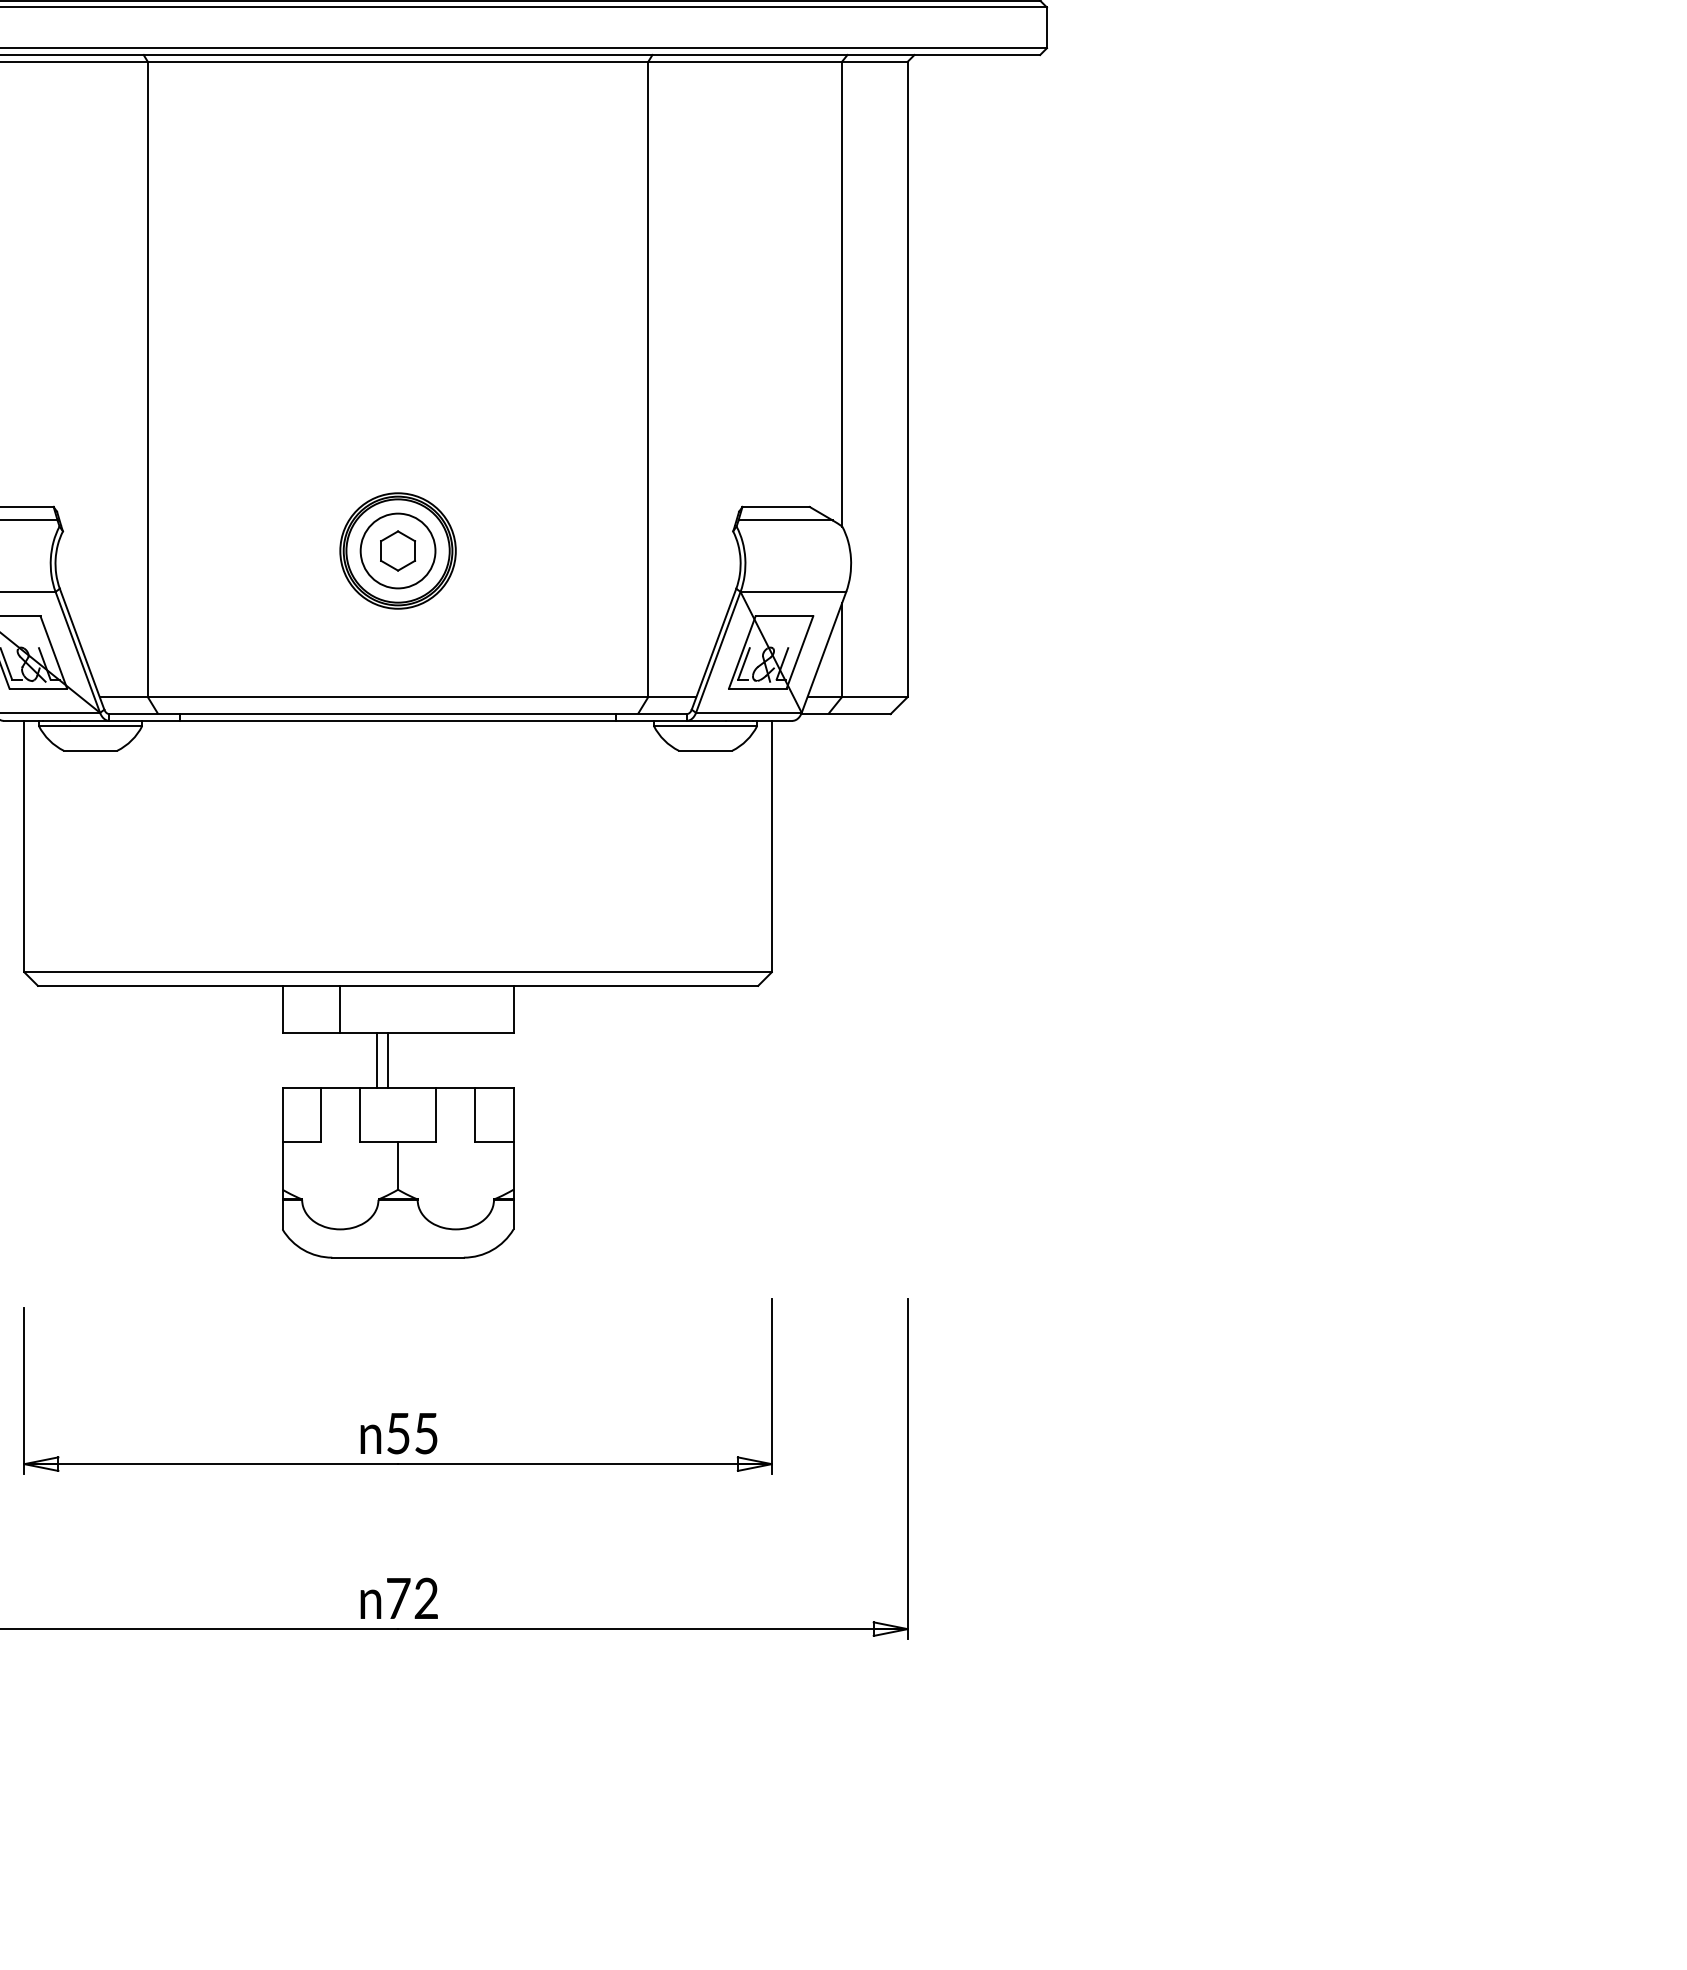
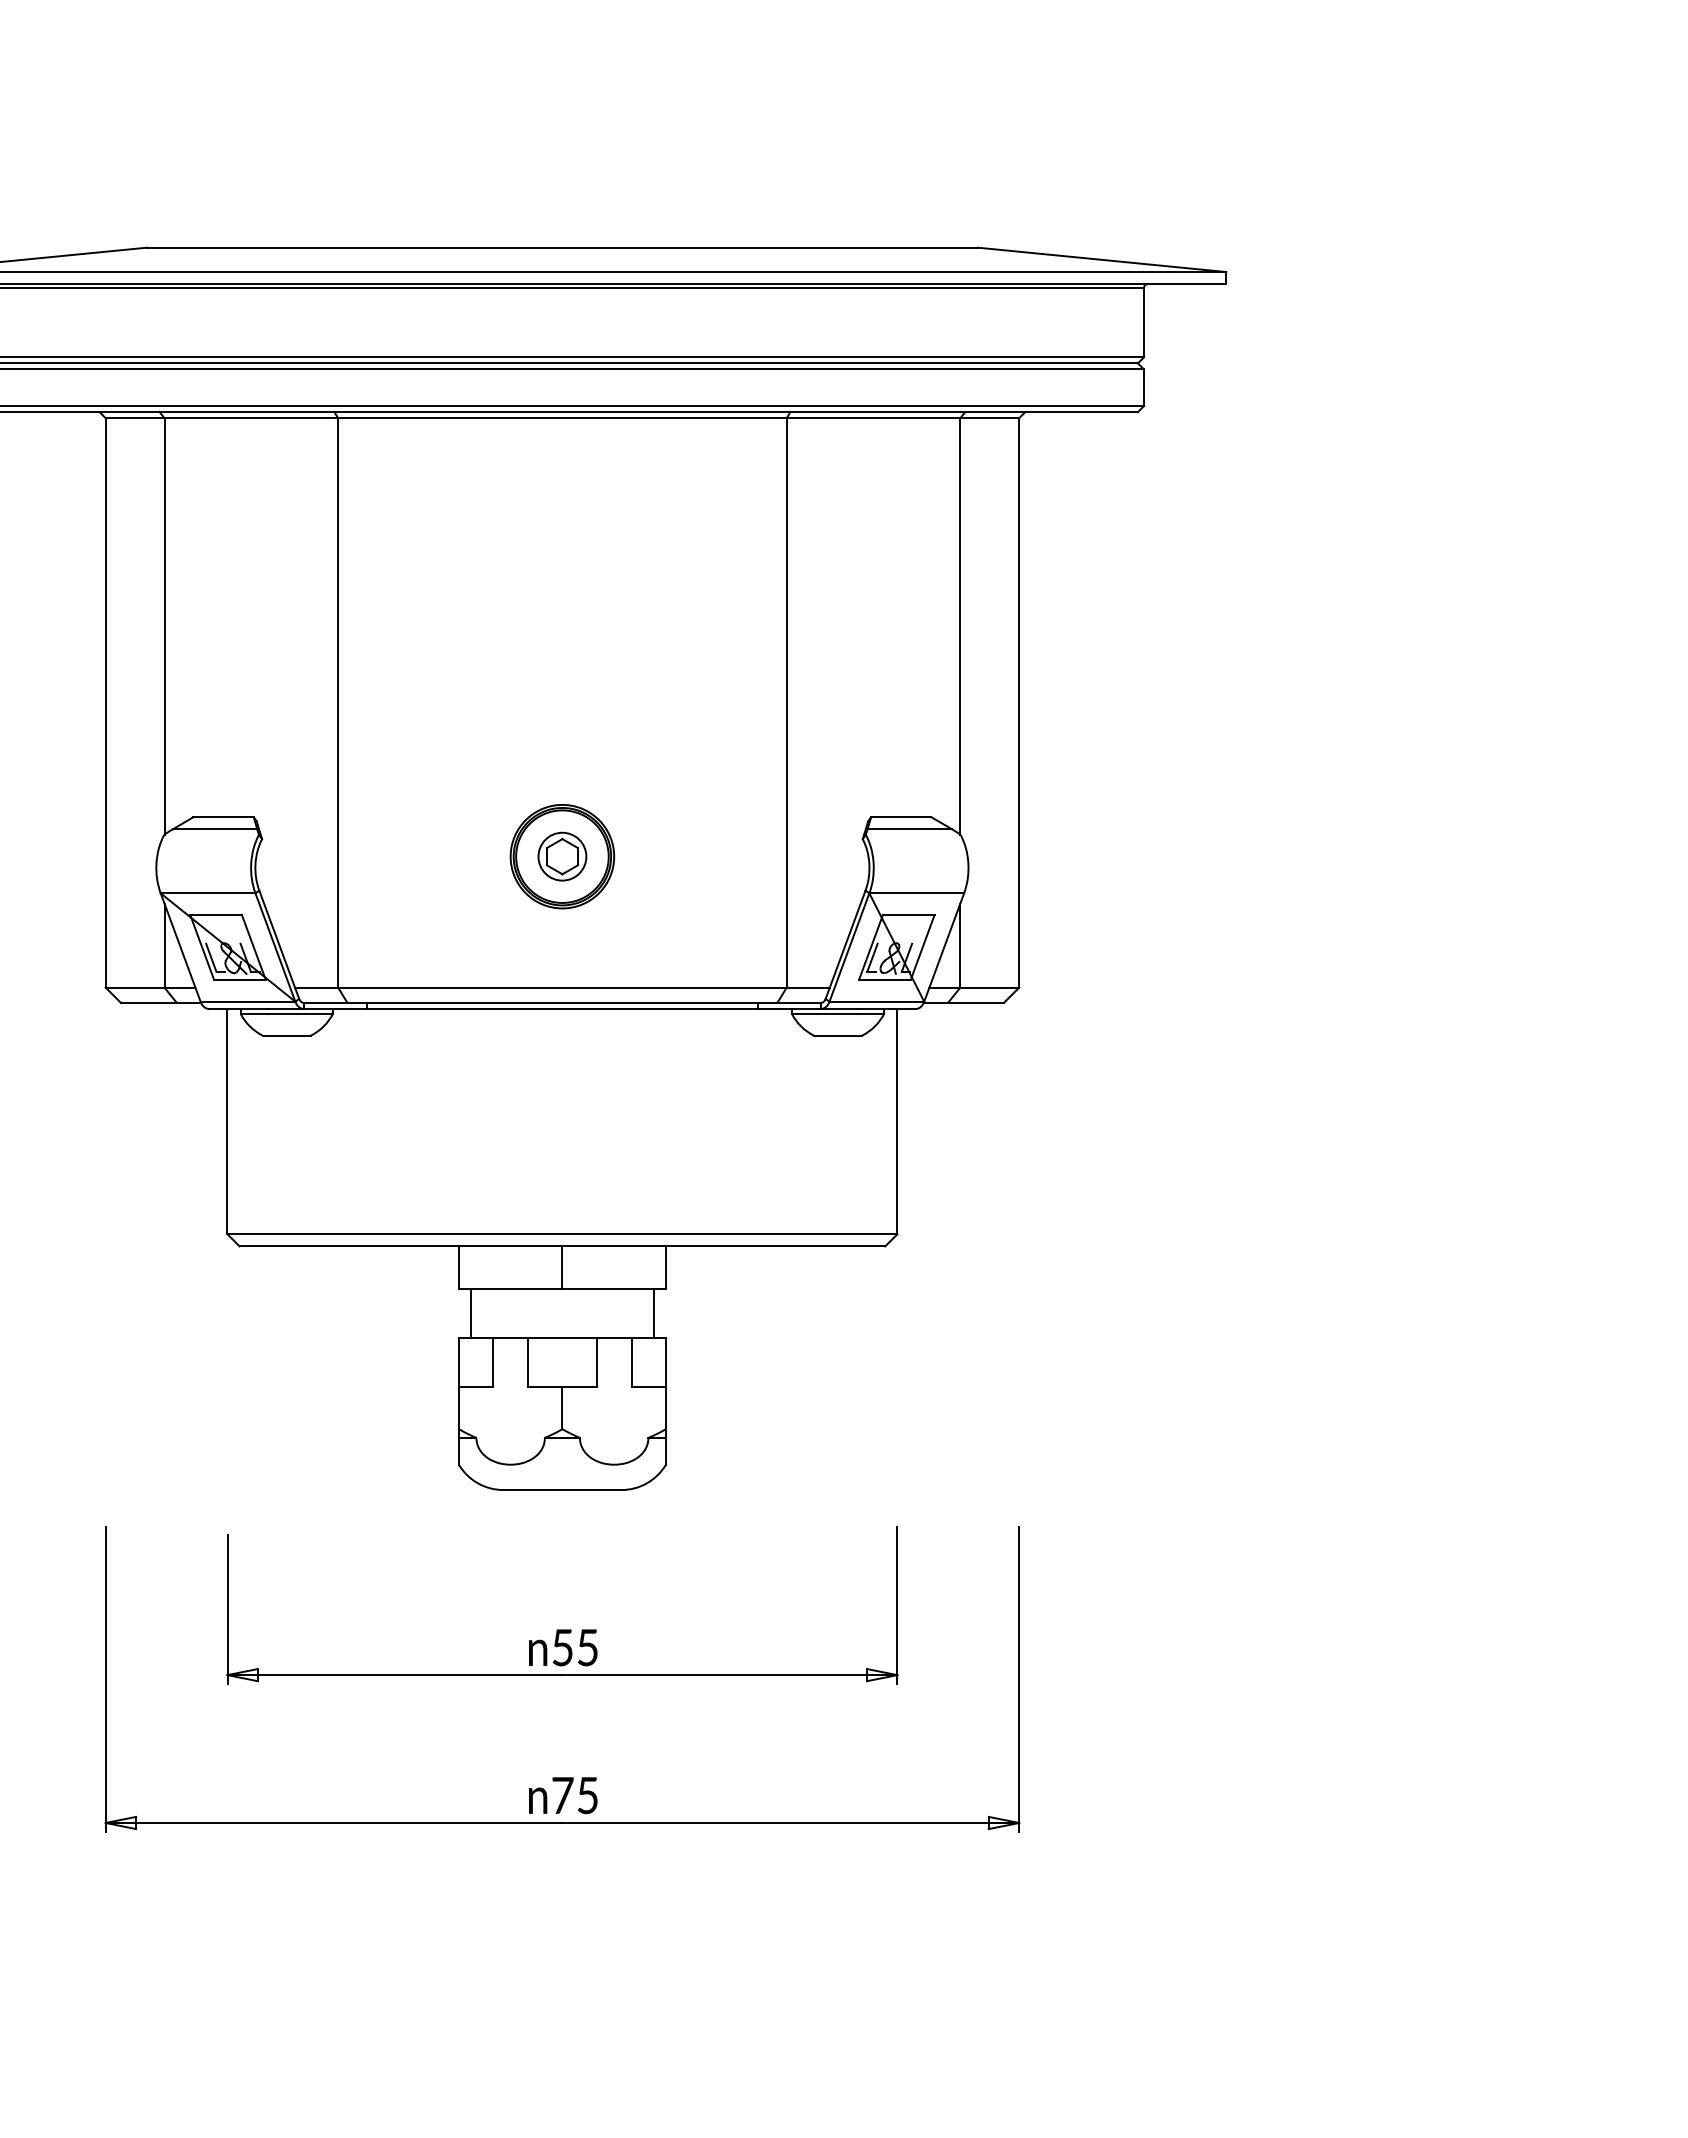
circle: (398, 550) -> (562, 856), size x0.71
line: (340, 1009) -> (562, 1267), moved
line: (376, 1060) -> (471, 1313), moved
line: (388, 1060) -> (653, 1313), moved
text: (426, 1598) -> (587, 1795), 72 -> 75

